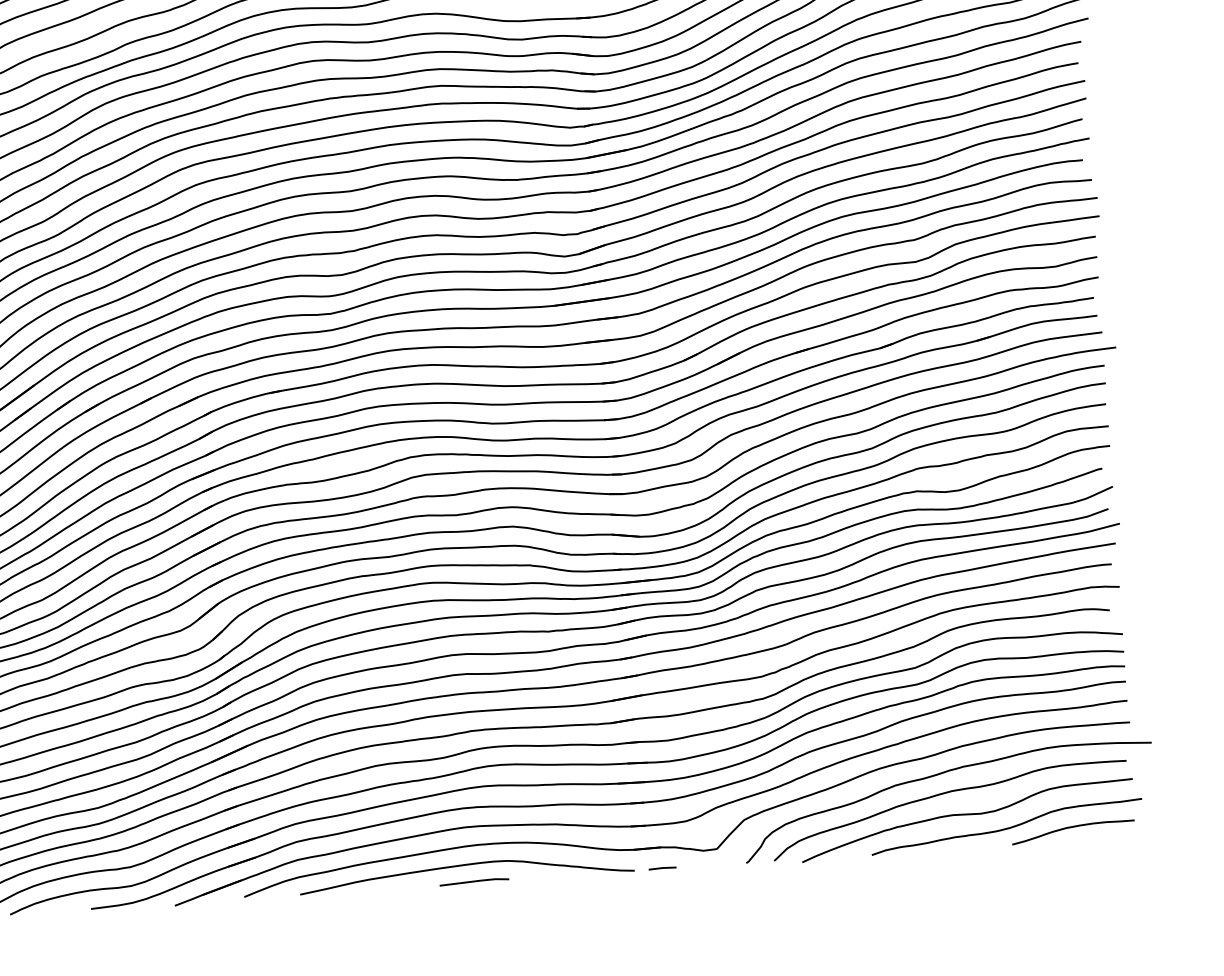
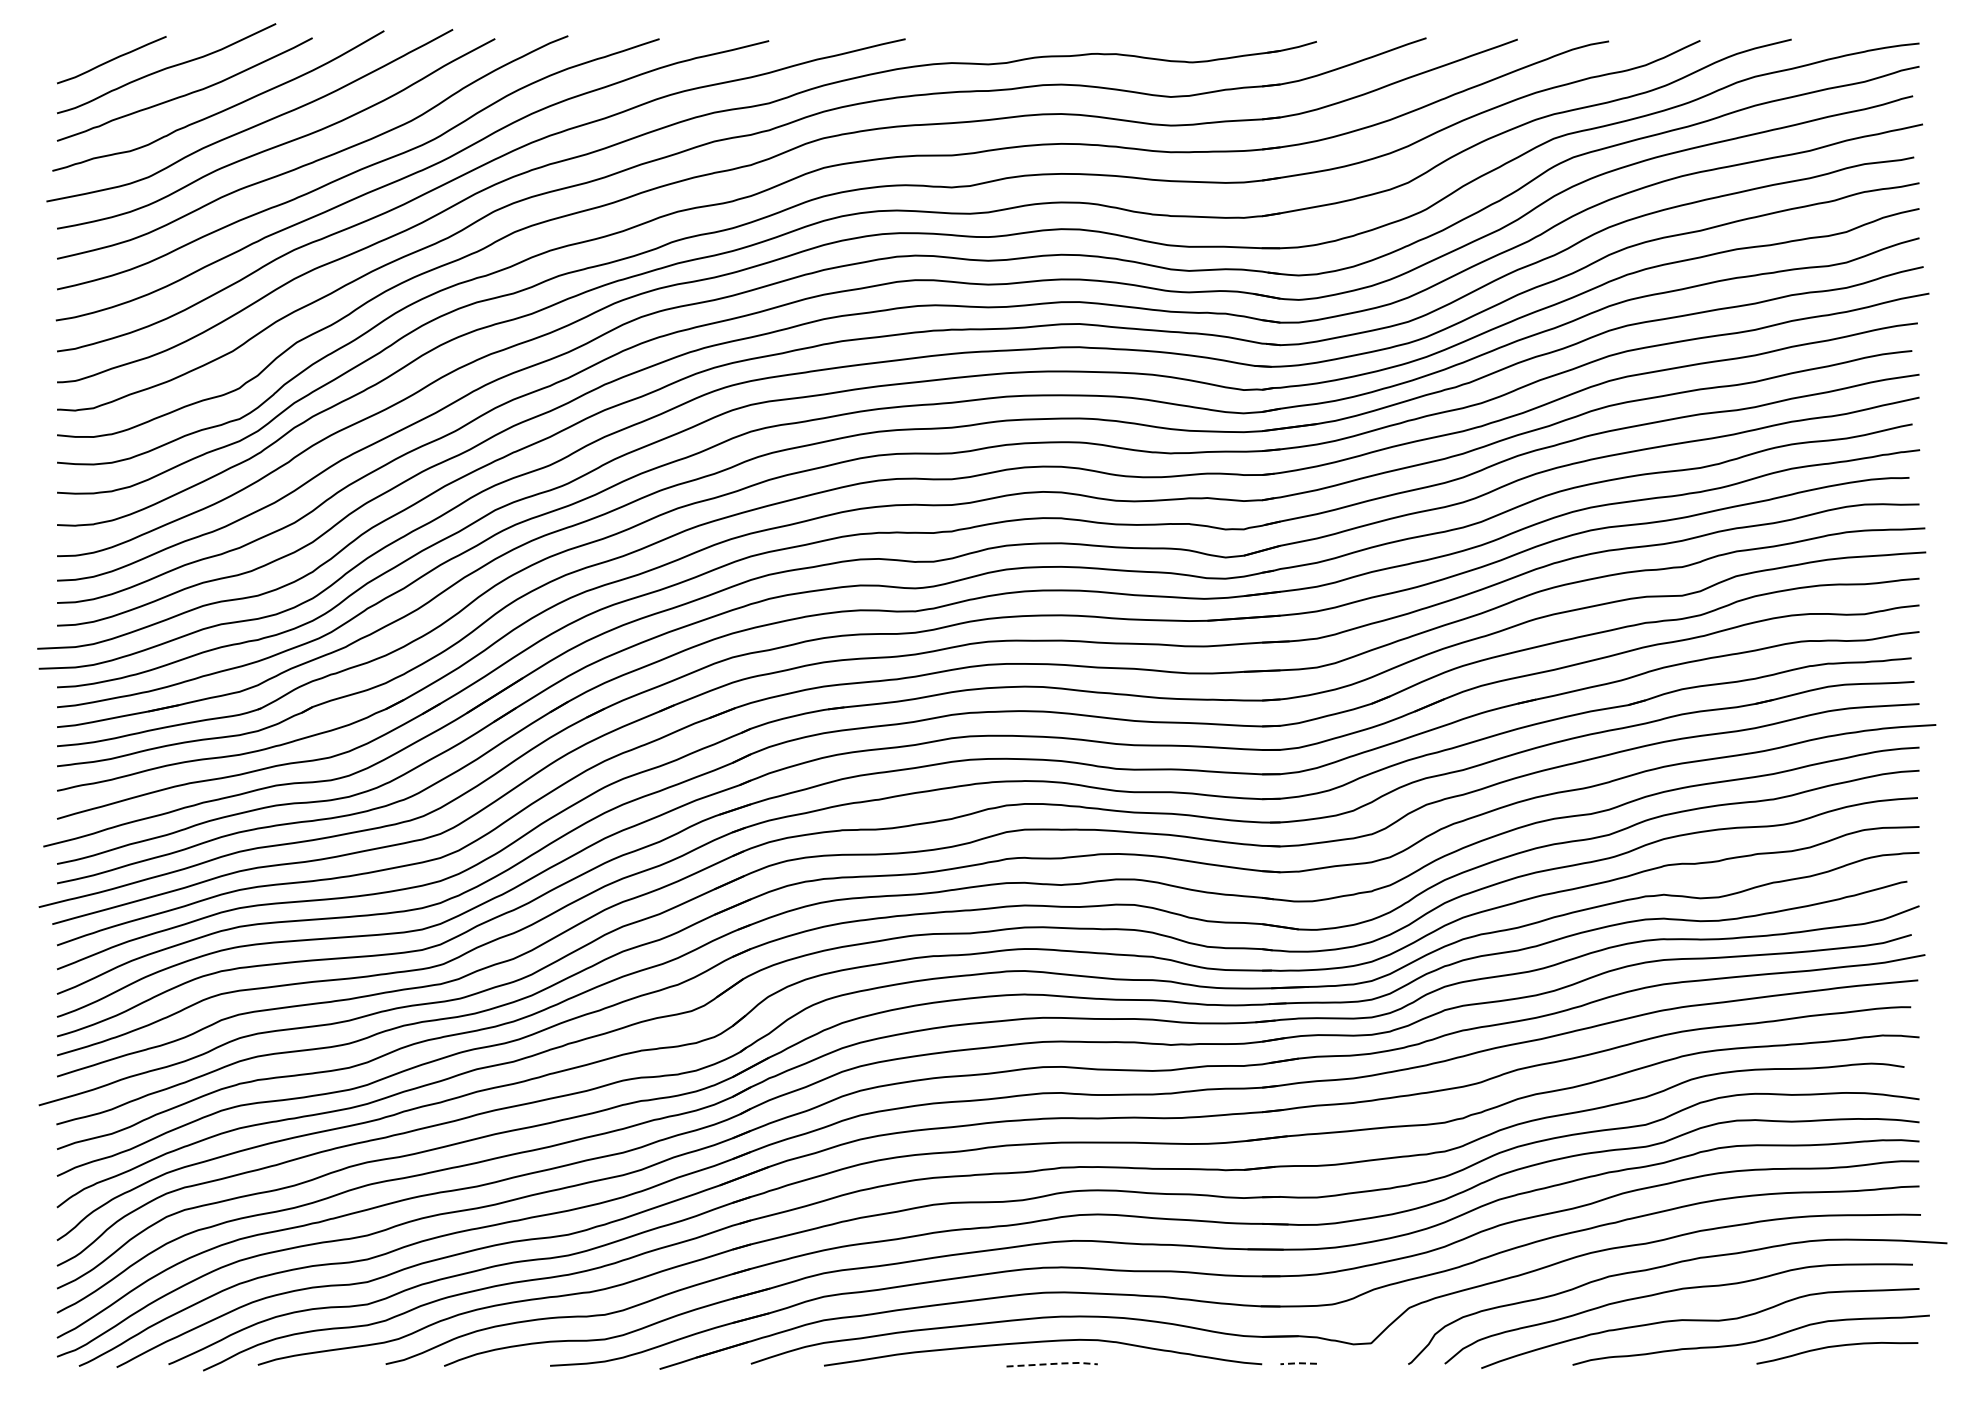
line: (662, 868) -> (1298, 1363), solid -> dashed
line: (476, 880) -> (1054, 1363), solid -> dashed

